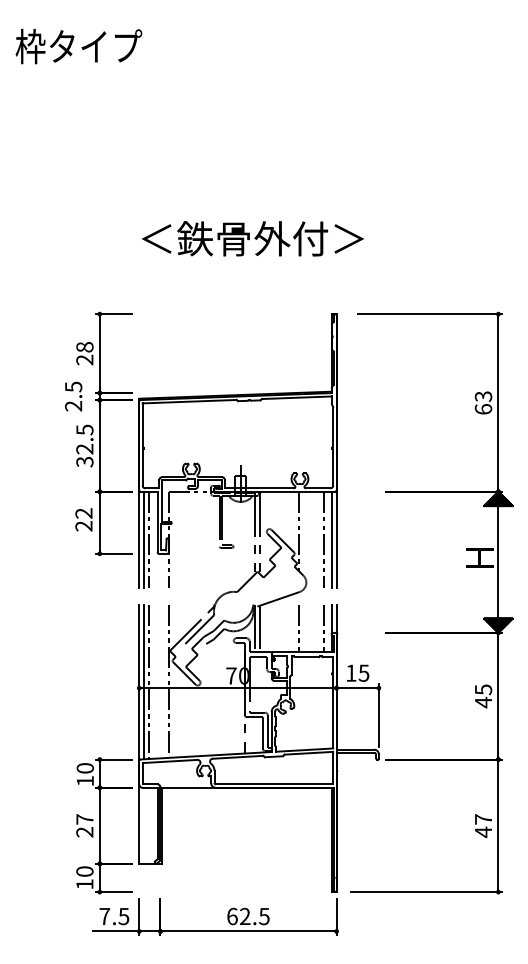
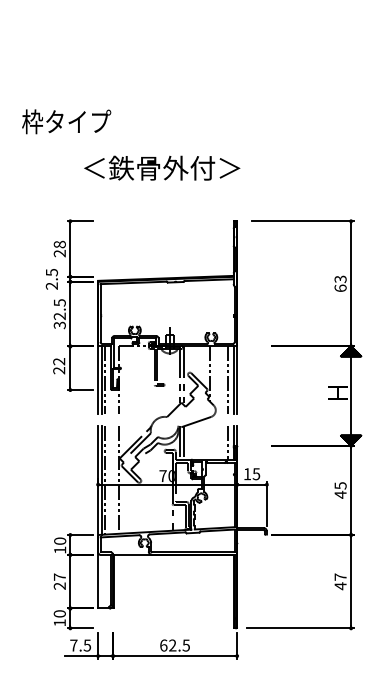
text: (78, 46) -> (66, 121), moved
text: (253, 237) -> (162, 167), moved
line: (298, 628) -> (210, 442), removed

